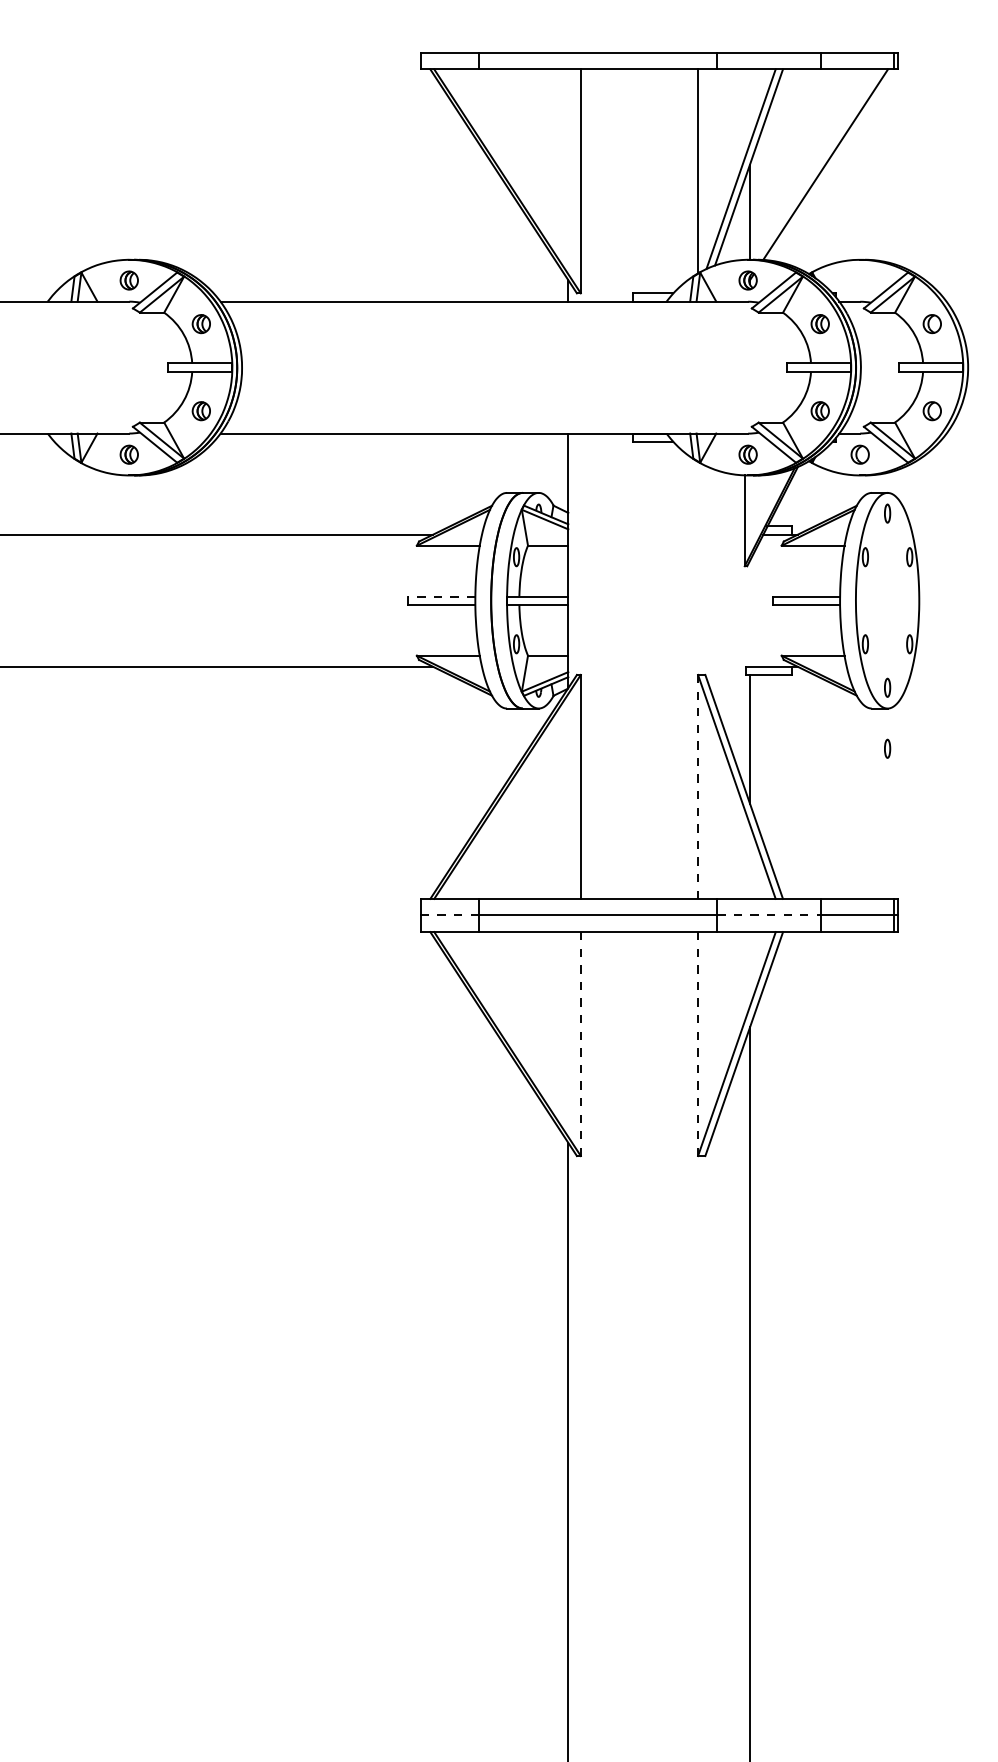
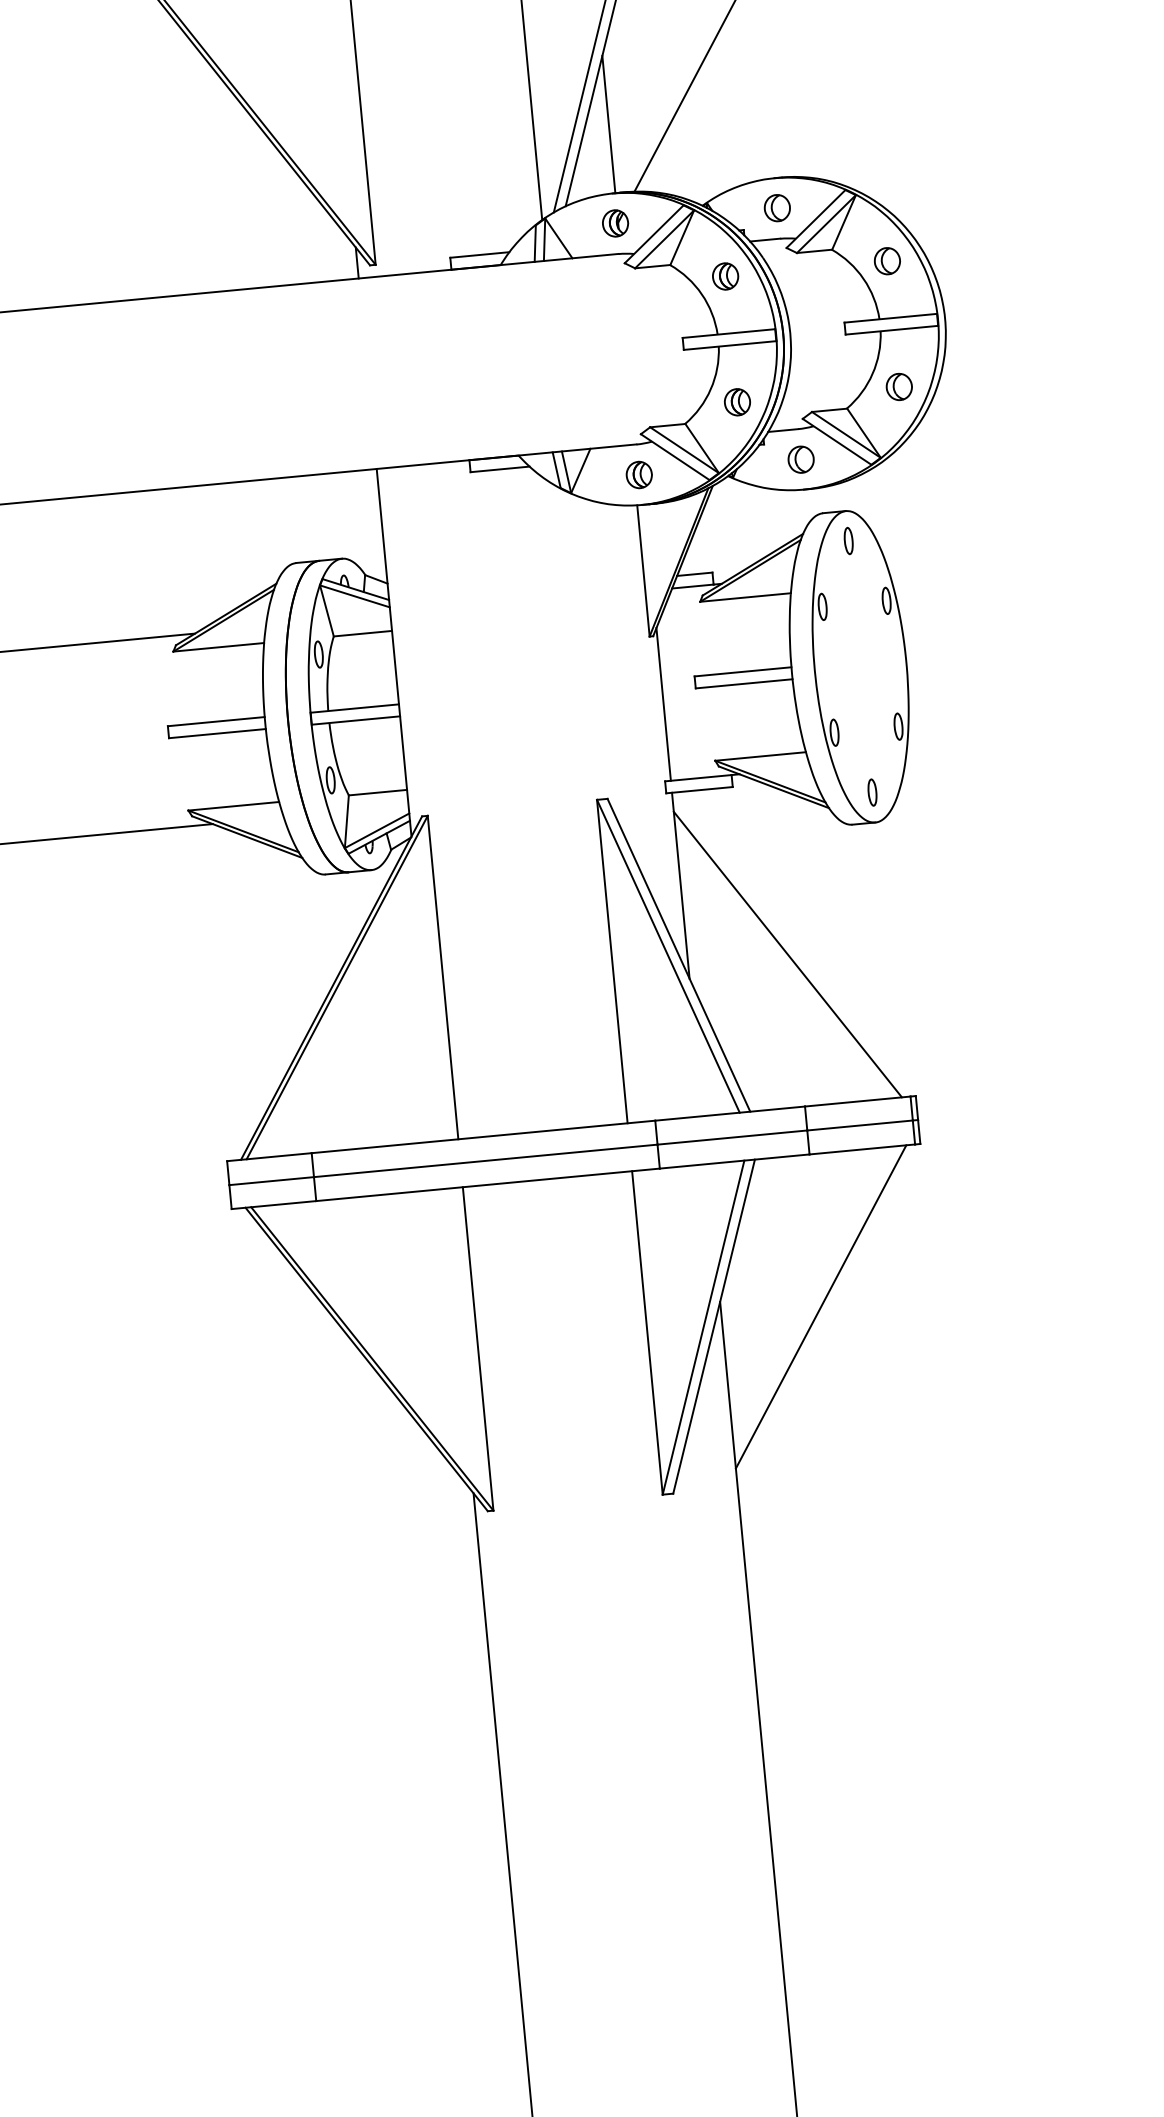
part: (859, 280) -> (776, 208), added
line: (441, 596) -> (215, 721), dashed -> solid
line: (749, 613) -> (662, 704), added
part: (887, 748) -> (880, 880), removed
line: (698, 786) -> (612, 960), dashed -> solid
line: (818, 793) -> (787, 954), added
line: (450, 915) -> (272, 1181), dashed -> solid
line: (769, 915) -> (733, 1137), dashed -> solid
line: (818, 1037) -> (820, 1307), added
line: (580, 1044) -> (477, 1349), dashed -> solid
line: (698, 1044) -> (648, 1333), dashed -> solid

